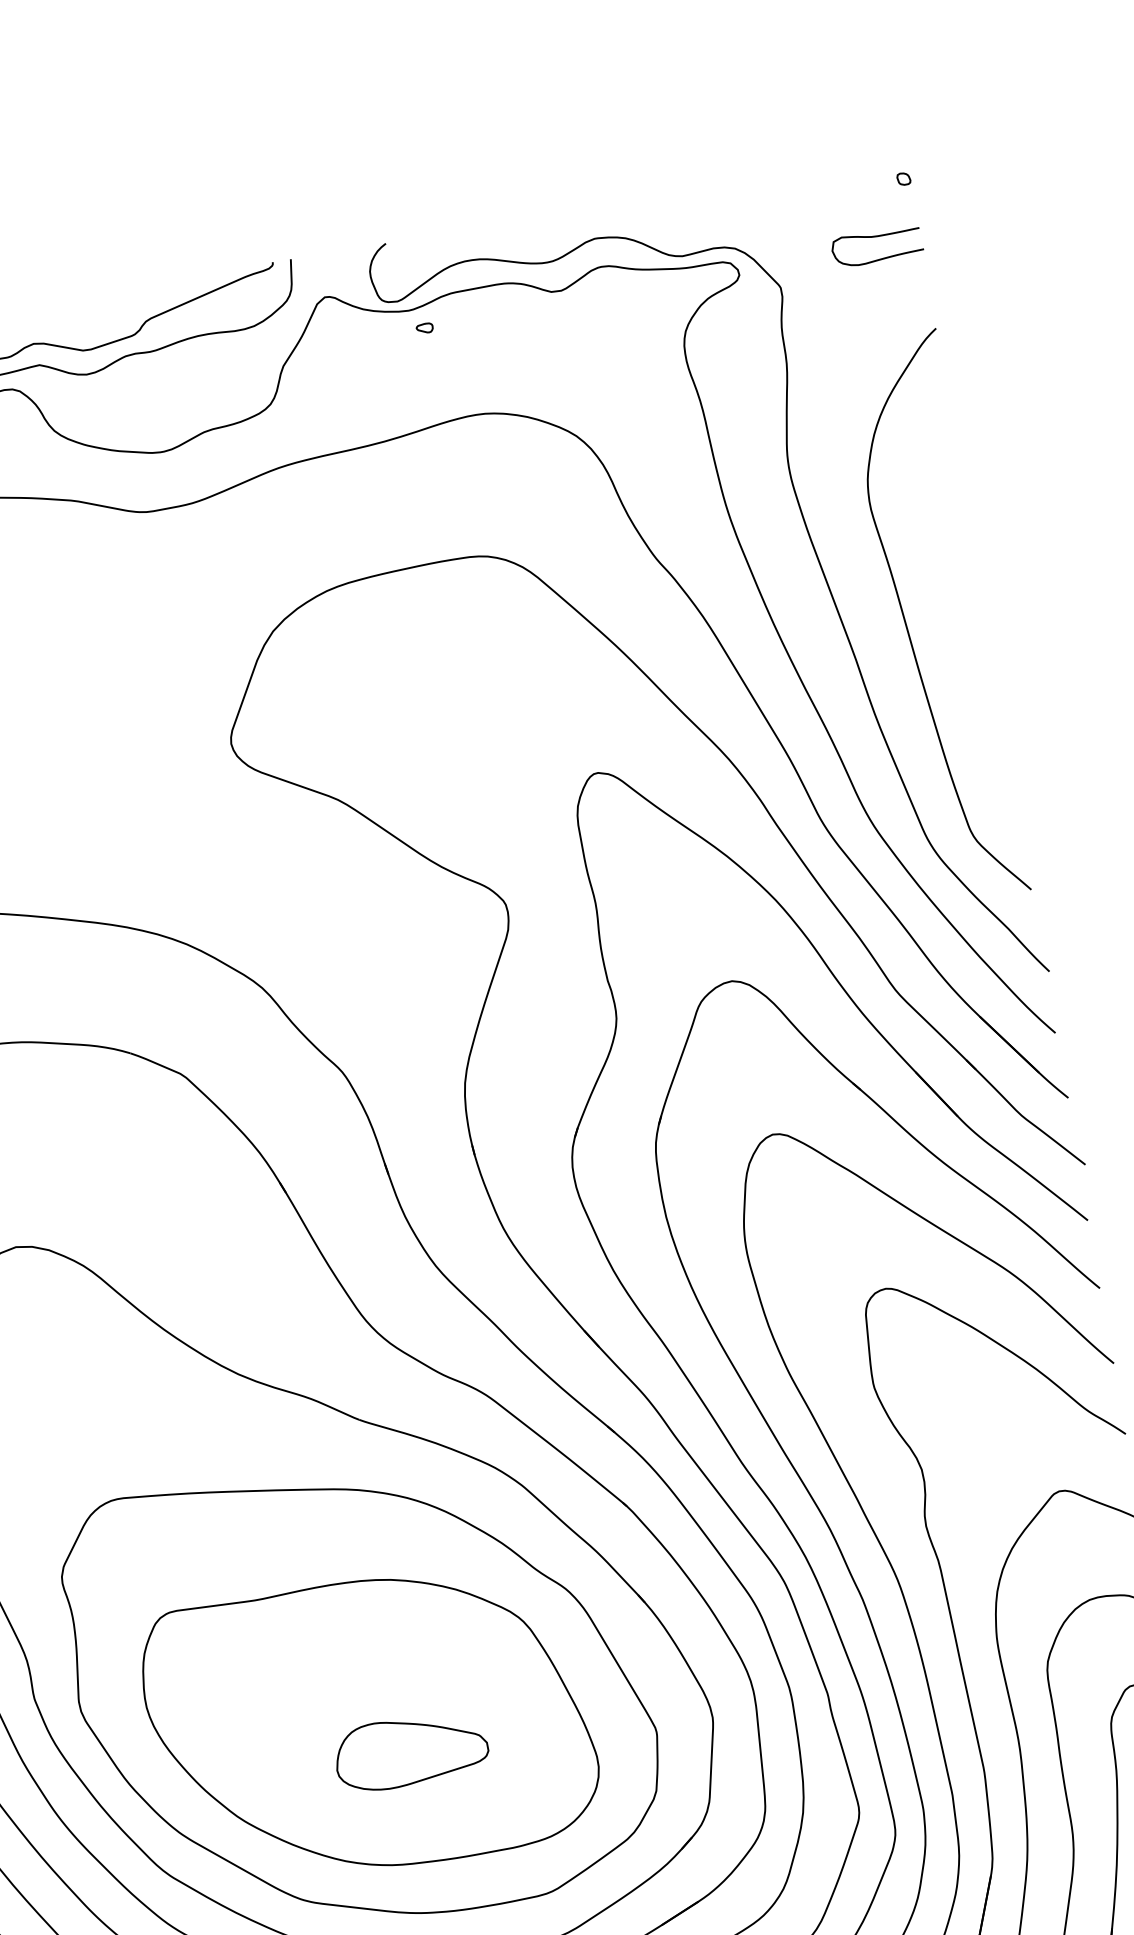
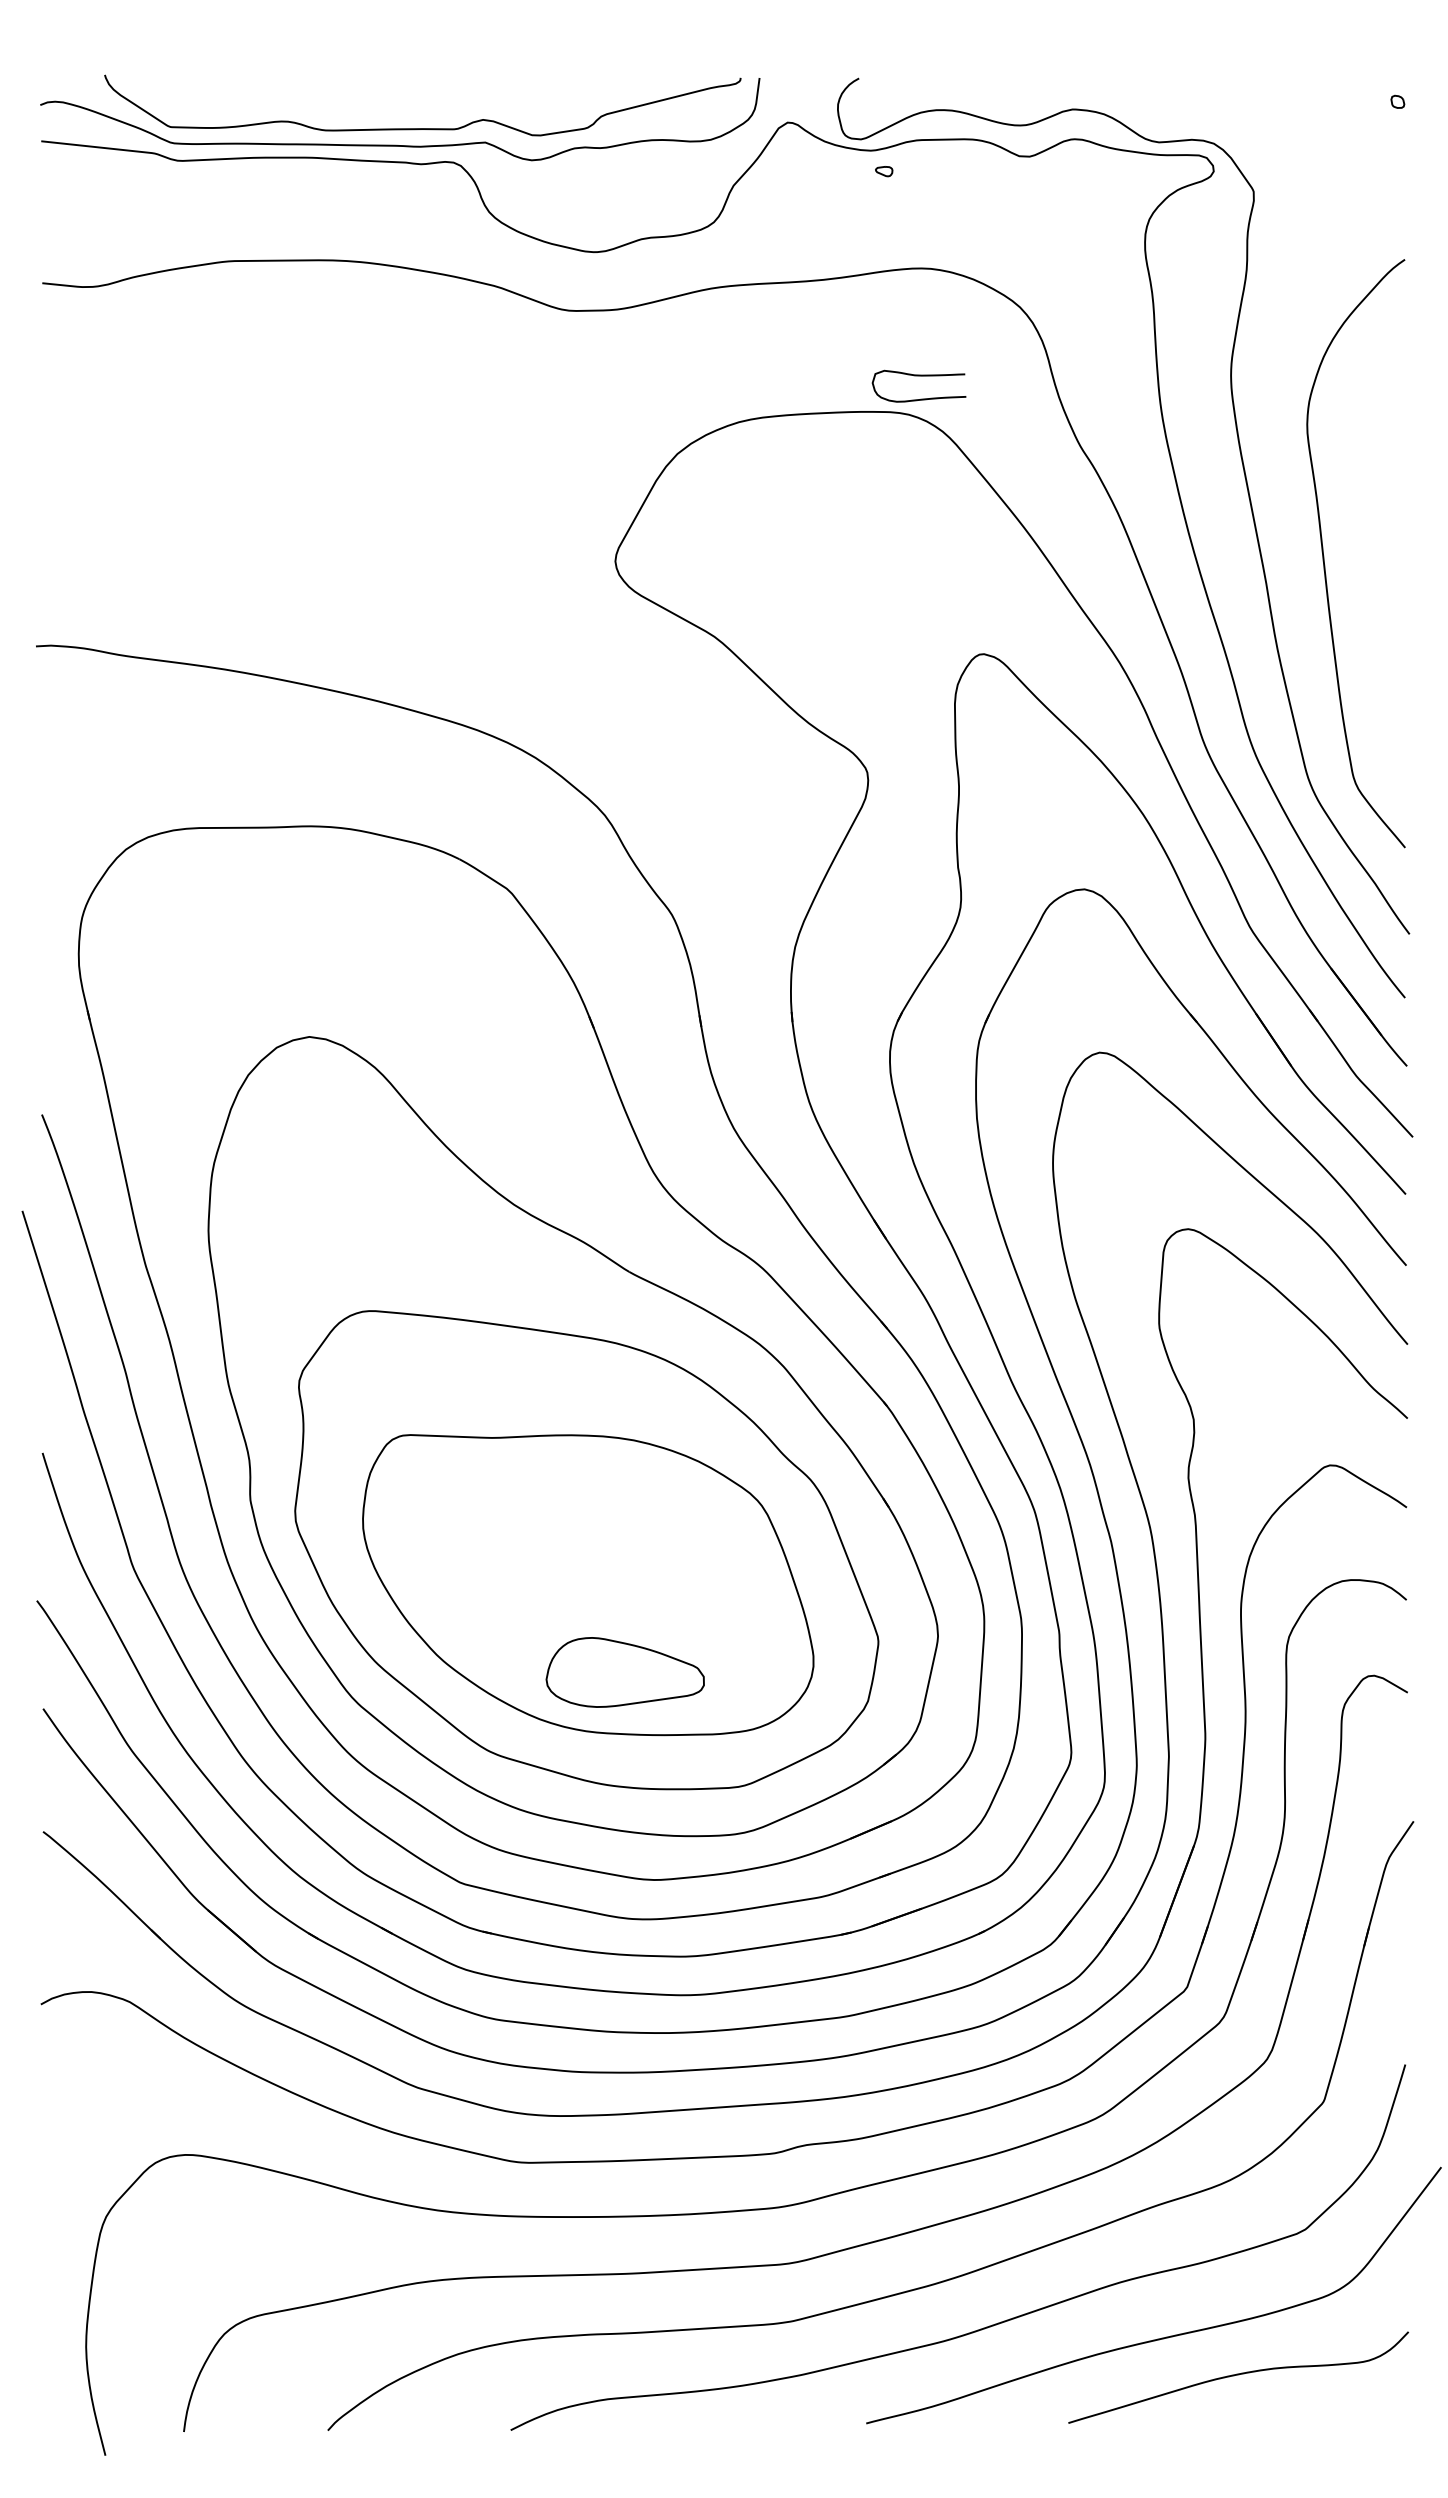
curve: (875, 237) -> (918, 376), moved
part: (410, 1751) -> (624, 1672), moved

